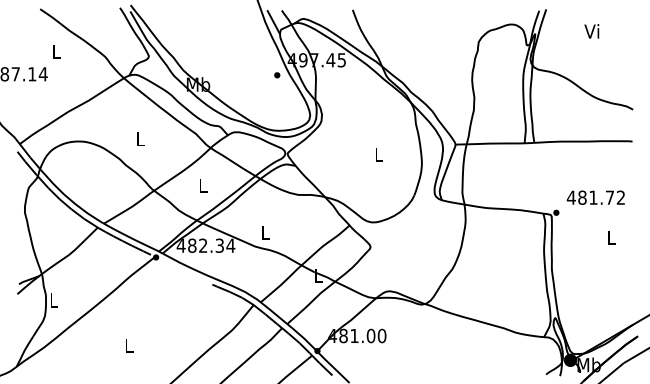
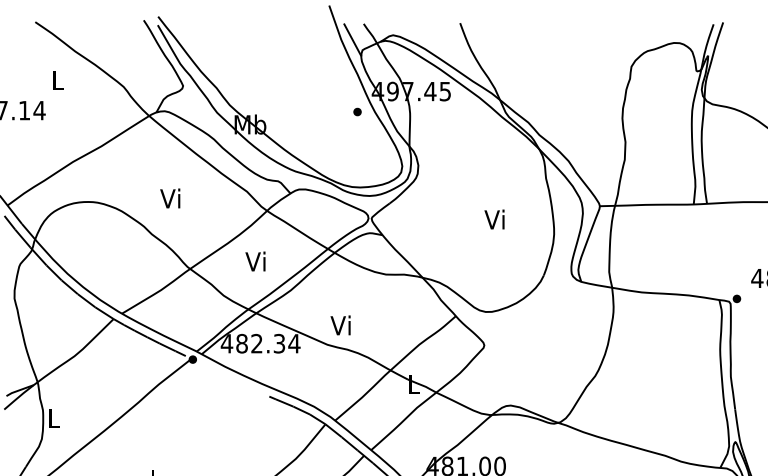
text: (139, 138) -> (170, 197), L -> Vi
text: (377, 154) -> (493, 219), L -> Vi
text: (201, 185) -> (254, 261), L -> Vi
text: (264, 232) -> (340, 325), L -> Vi

